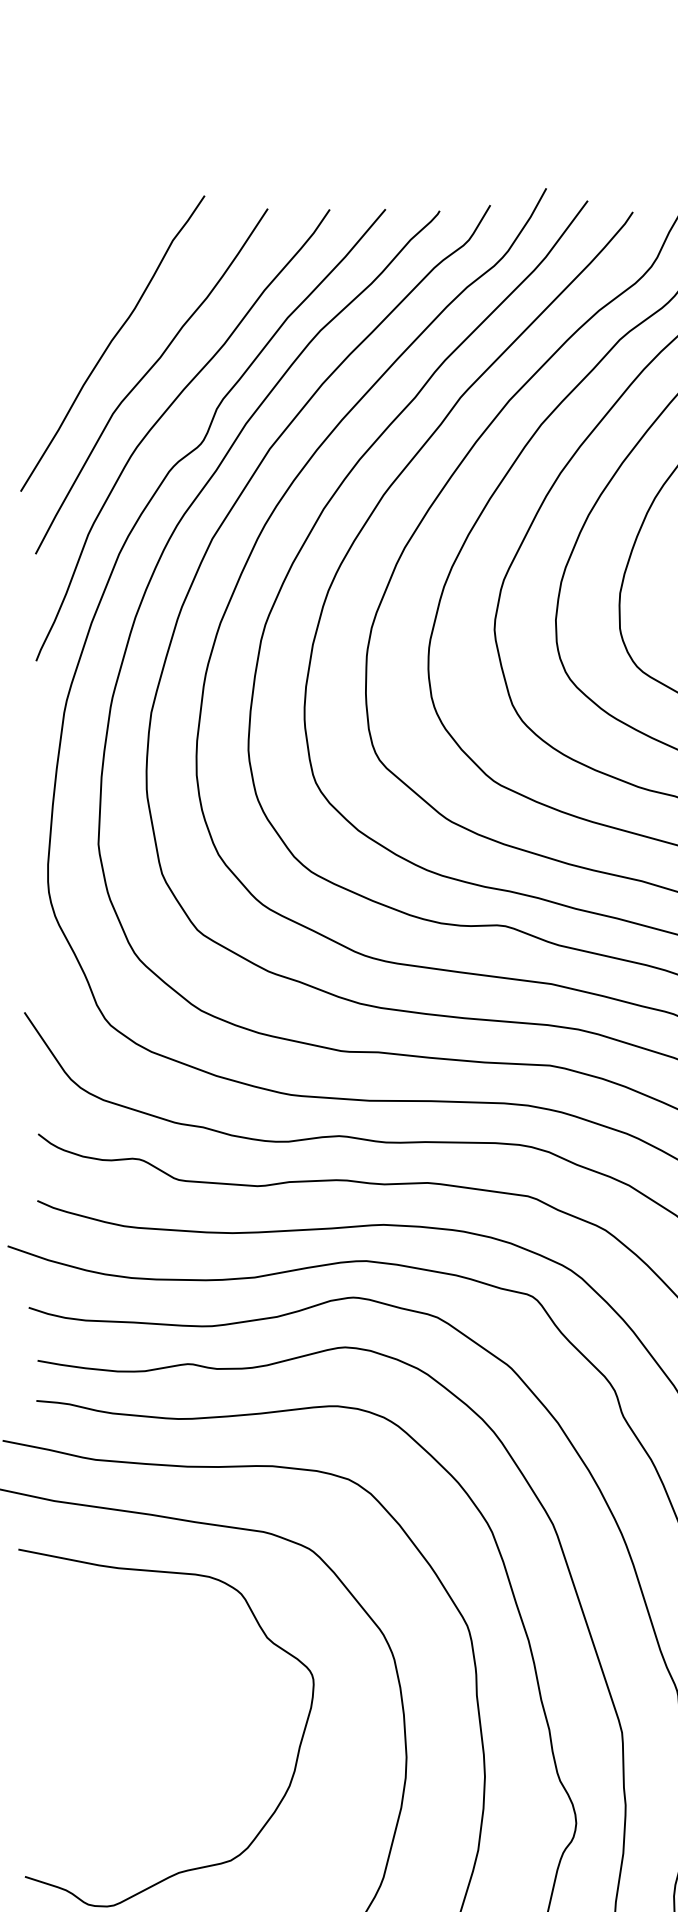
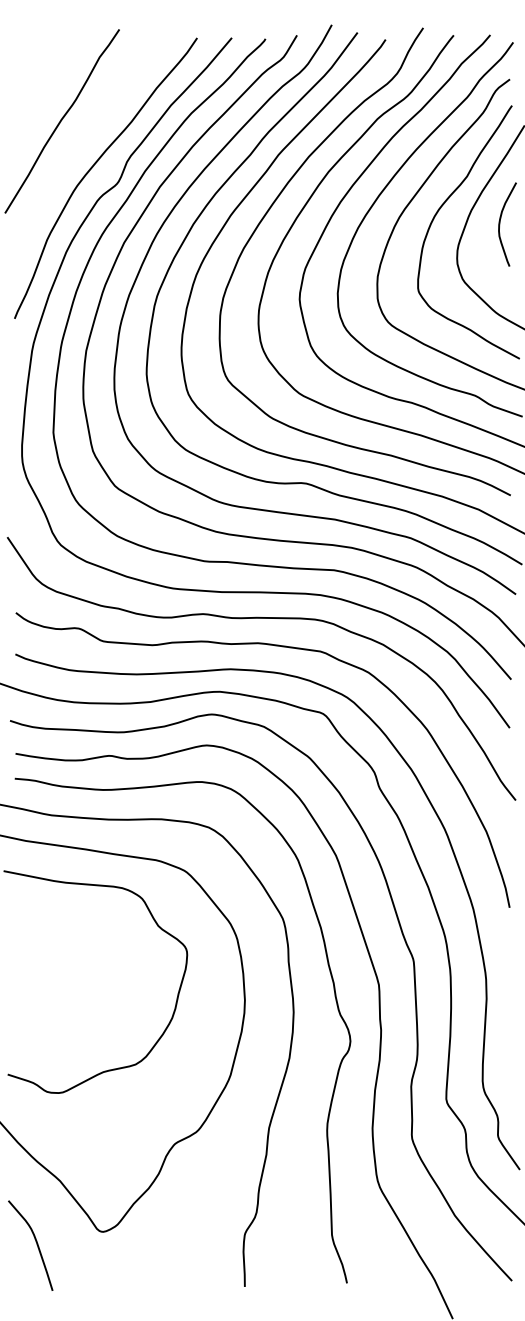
curve: (146, 375) -> (83, 141), removed

